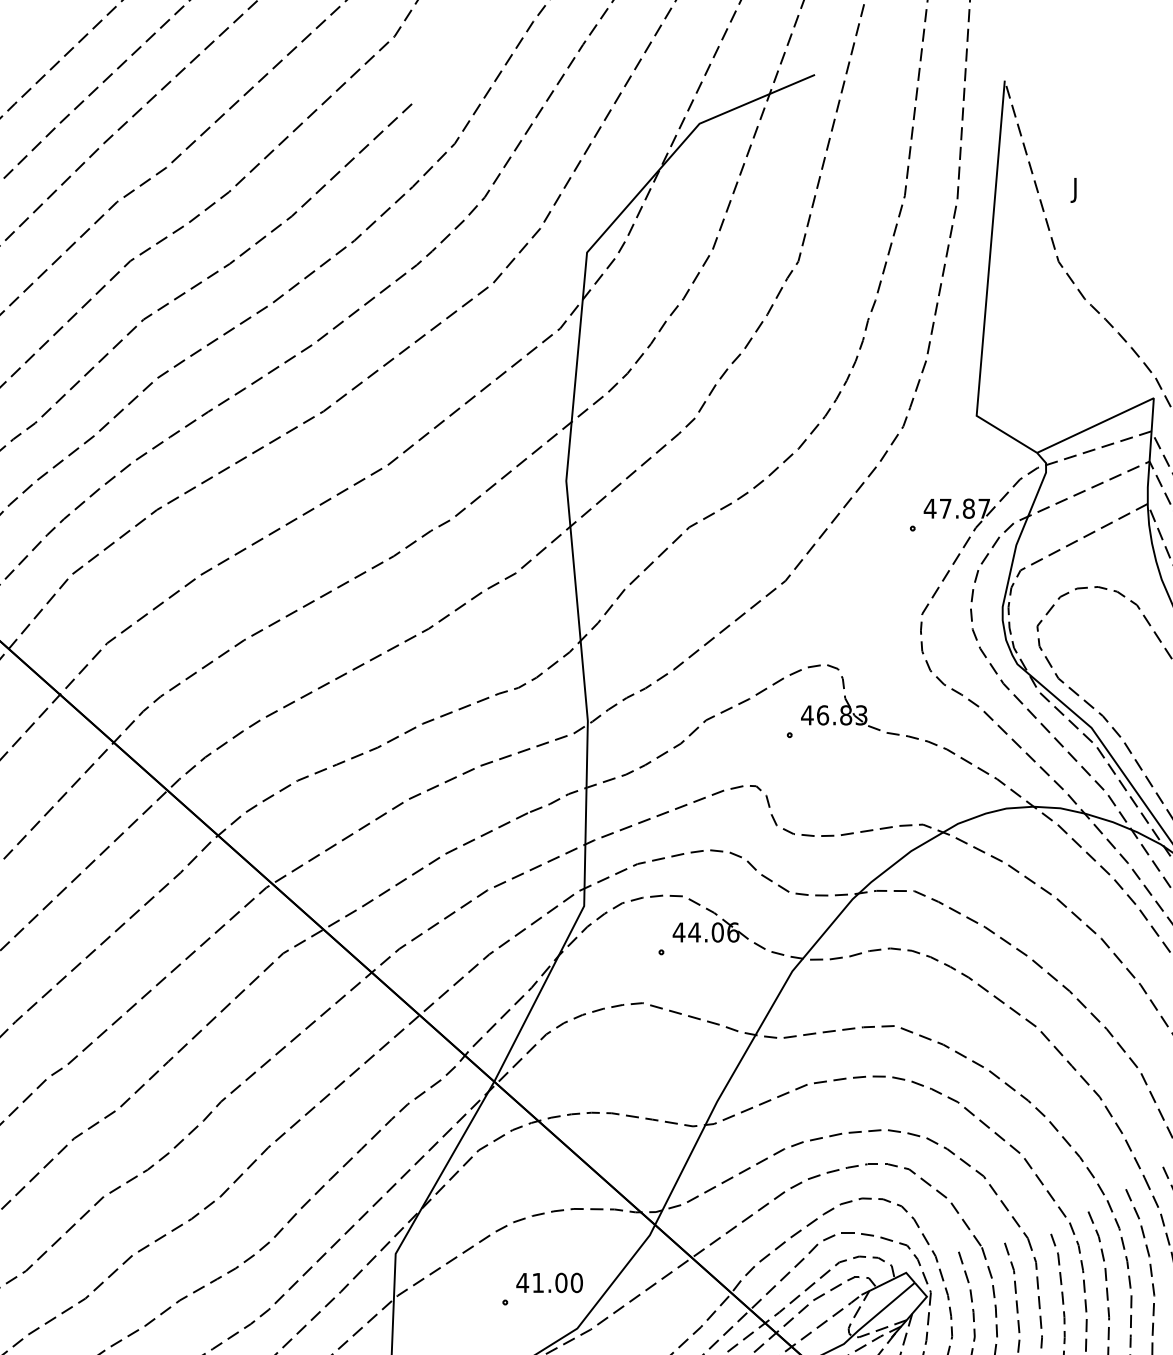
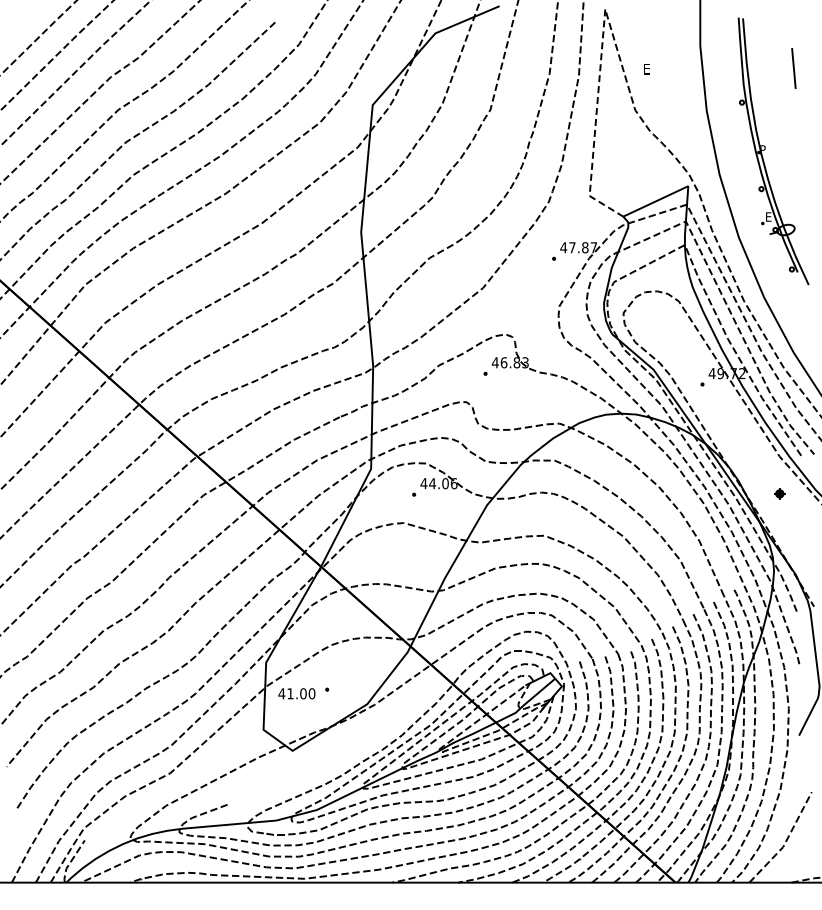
text: (1076, 190) -> (645, 70), J -> E
line: (987, 285) -> (595, 123), solid -> dashed
text: (548, 1282) -> (296, 693), moved

